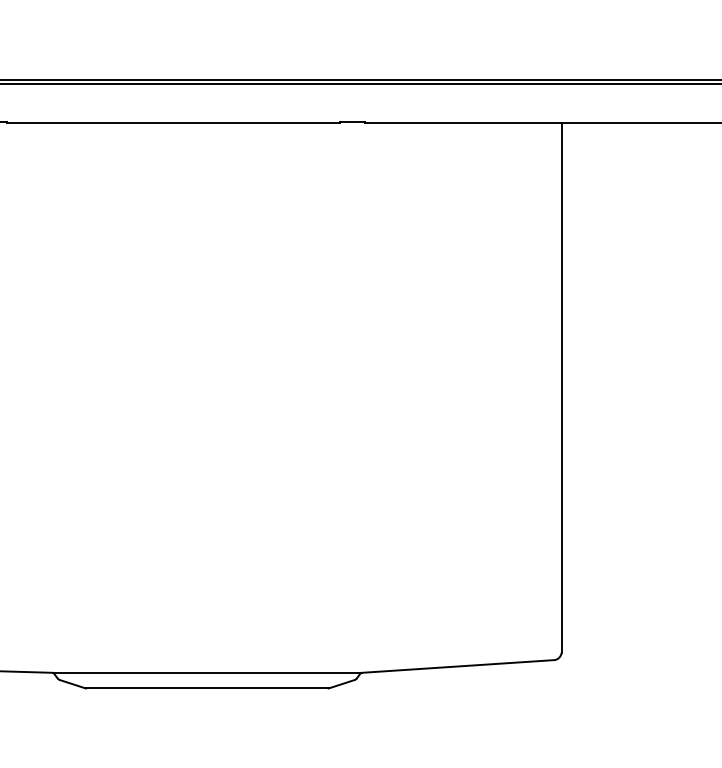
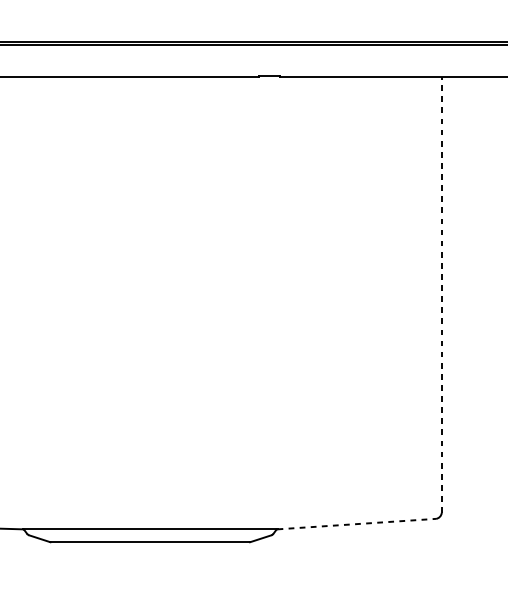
line: (561, 387) -> (441, 294), solid -> dashed
line: (458, 666) -> (356, 524), solid -> dashed

